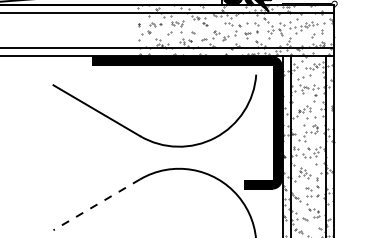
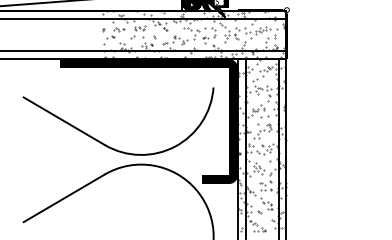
part: (141, 135) -> (106, 144), moved
line: (97, 204) -> (64, 198), dashed -> solid

